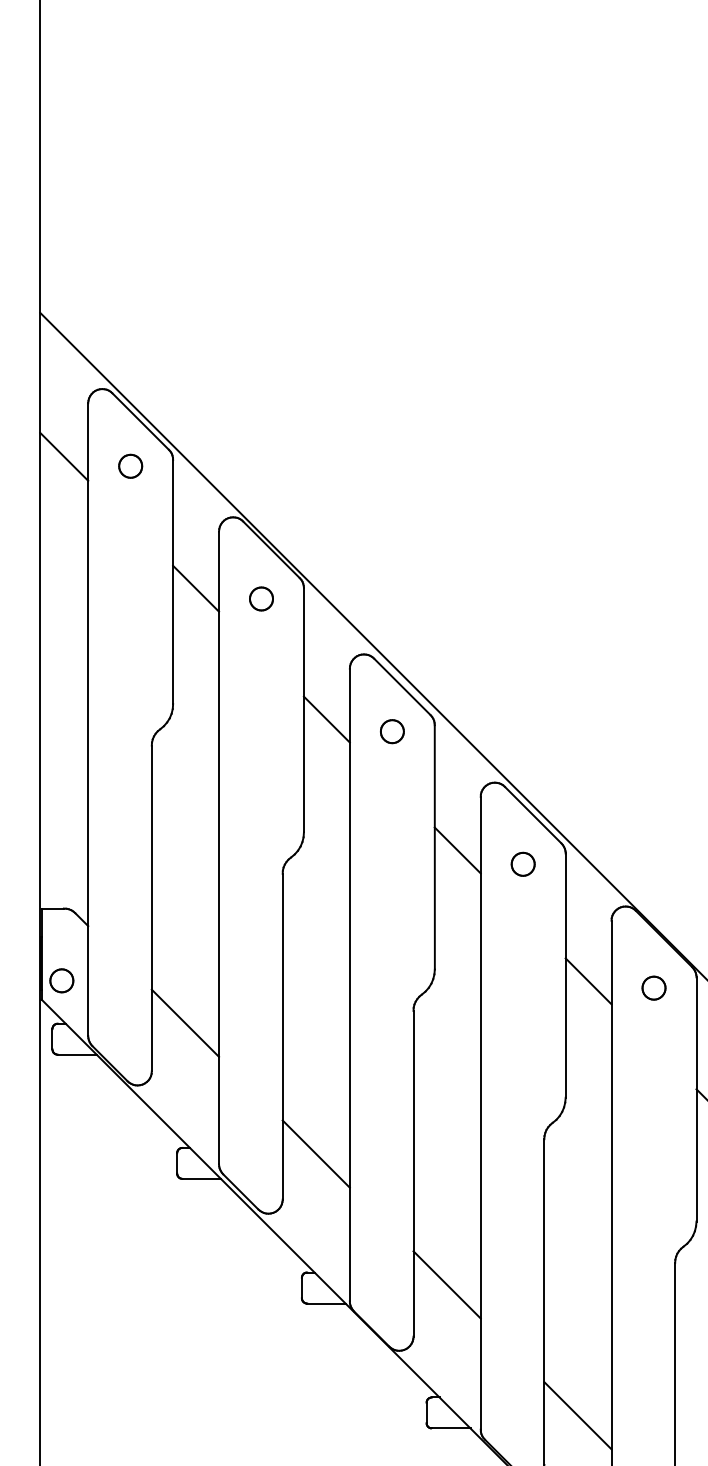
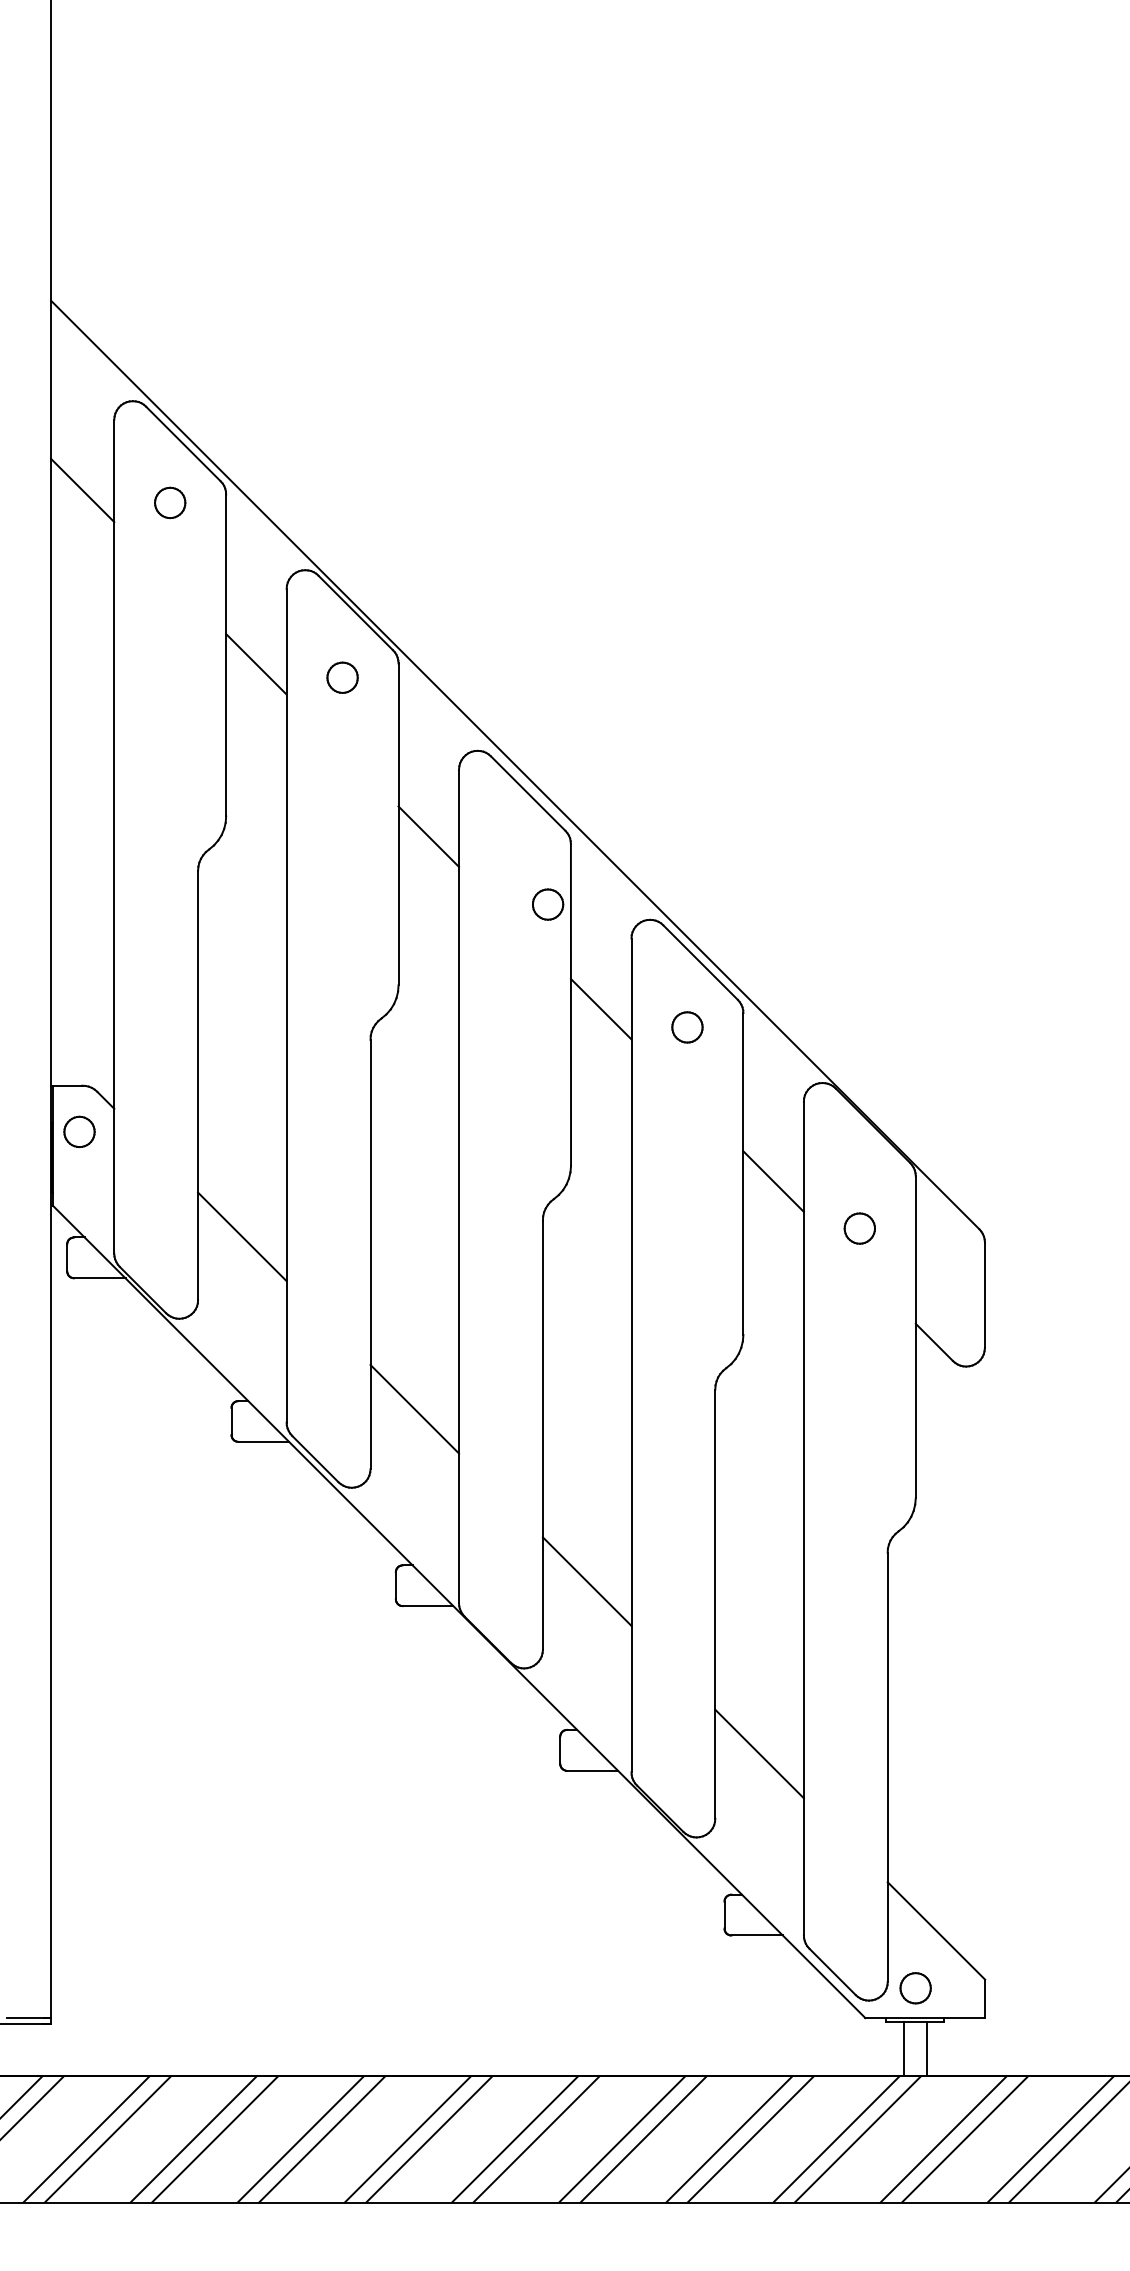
part: (392, 731) -> (548, 904), moved
part: (61, 980) -> (79, 1131), moved
part: (653, 988) -> (859, 1228), moved

